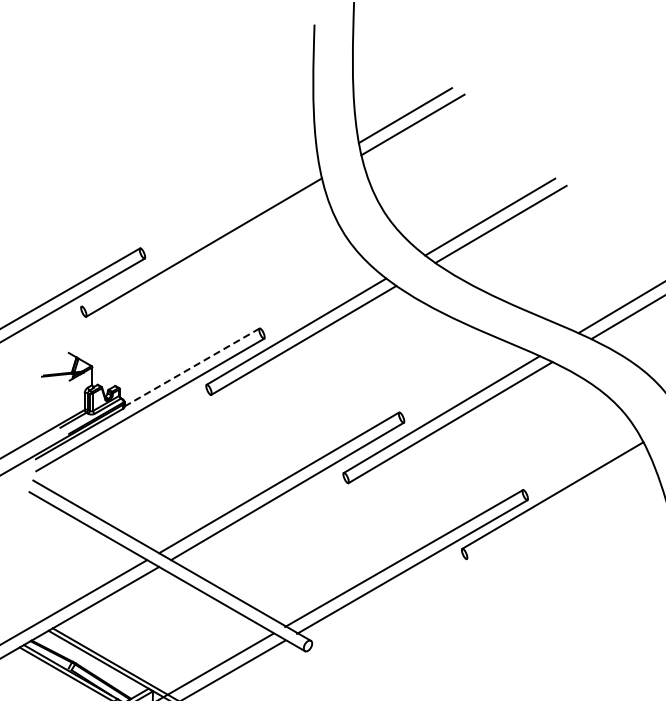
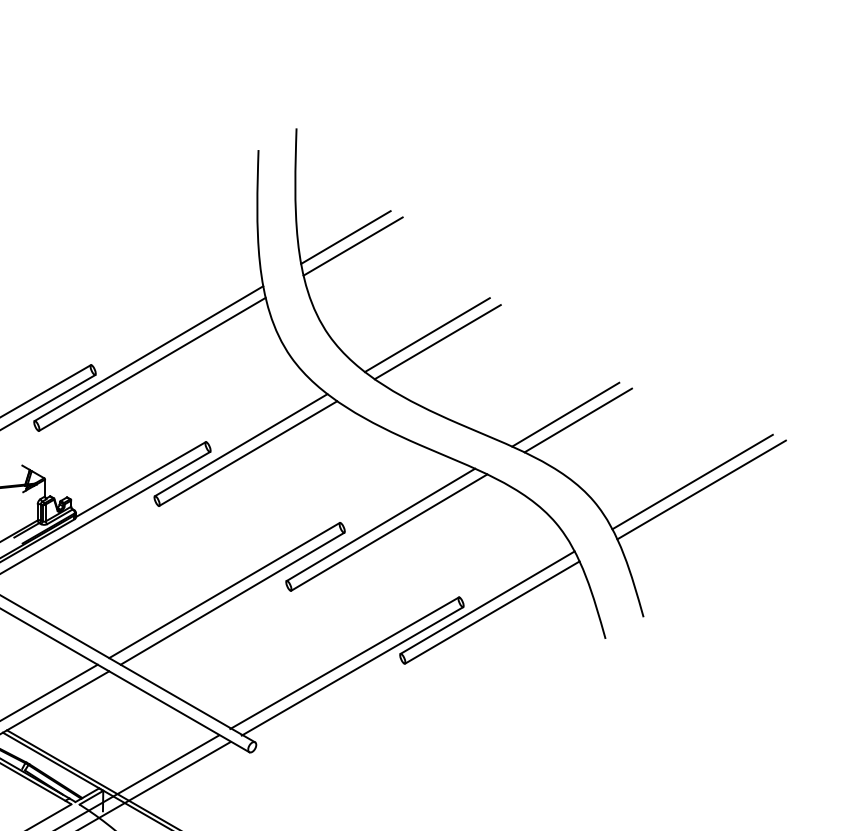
line: (200, 236) -> (148, 353), added
line: (191, 367) -> (140, 479), dashed -> solid
line: (557, 505) -> (492, 612), added

